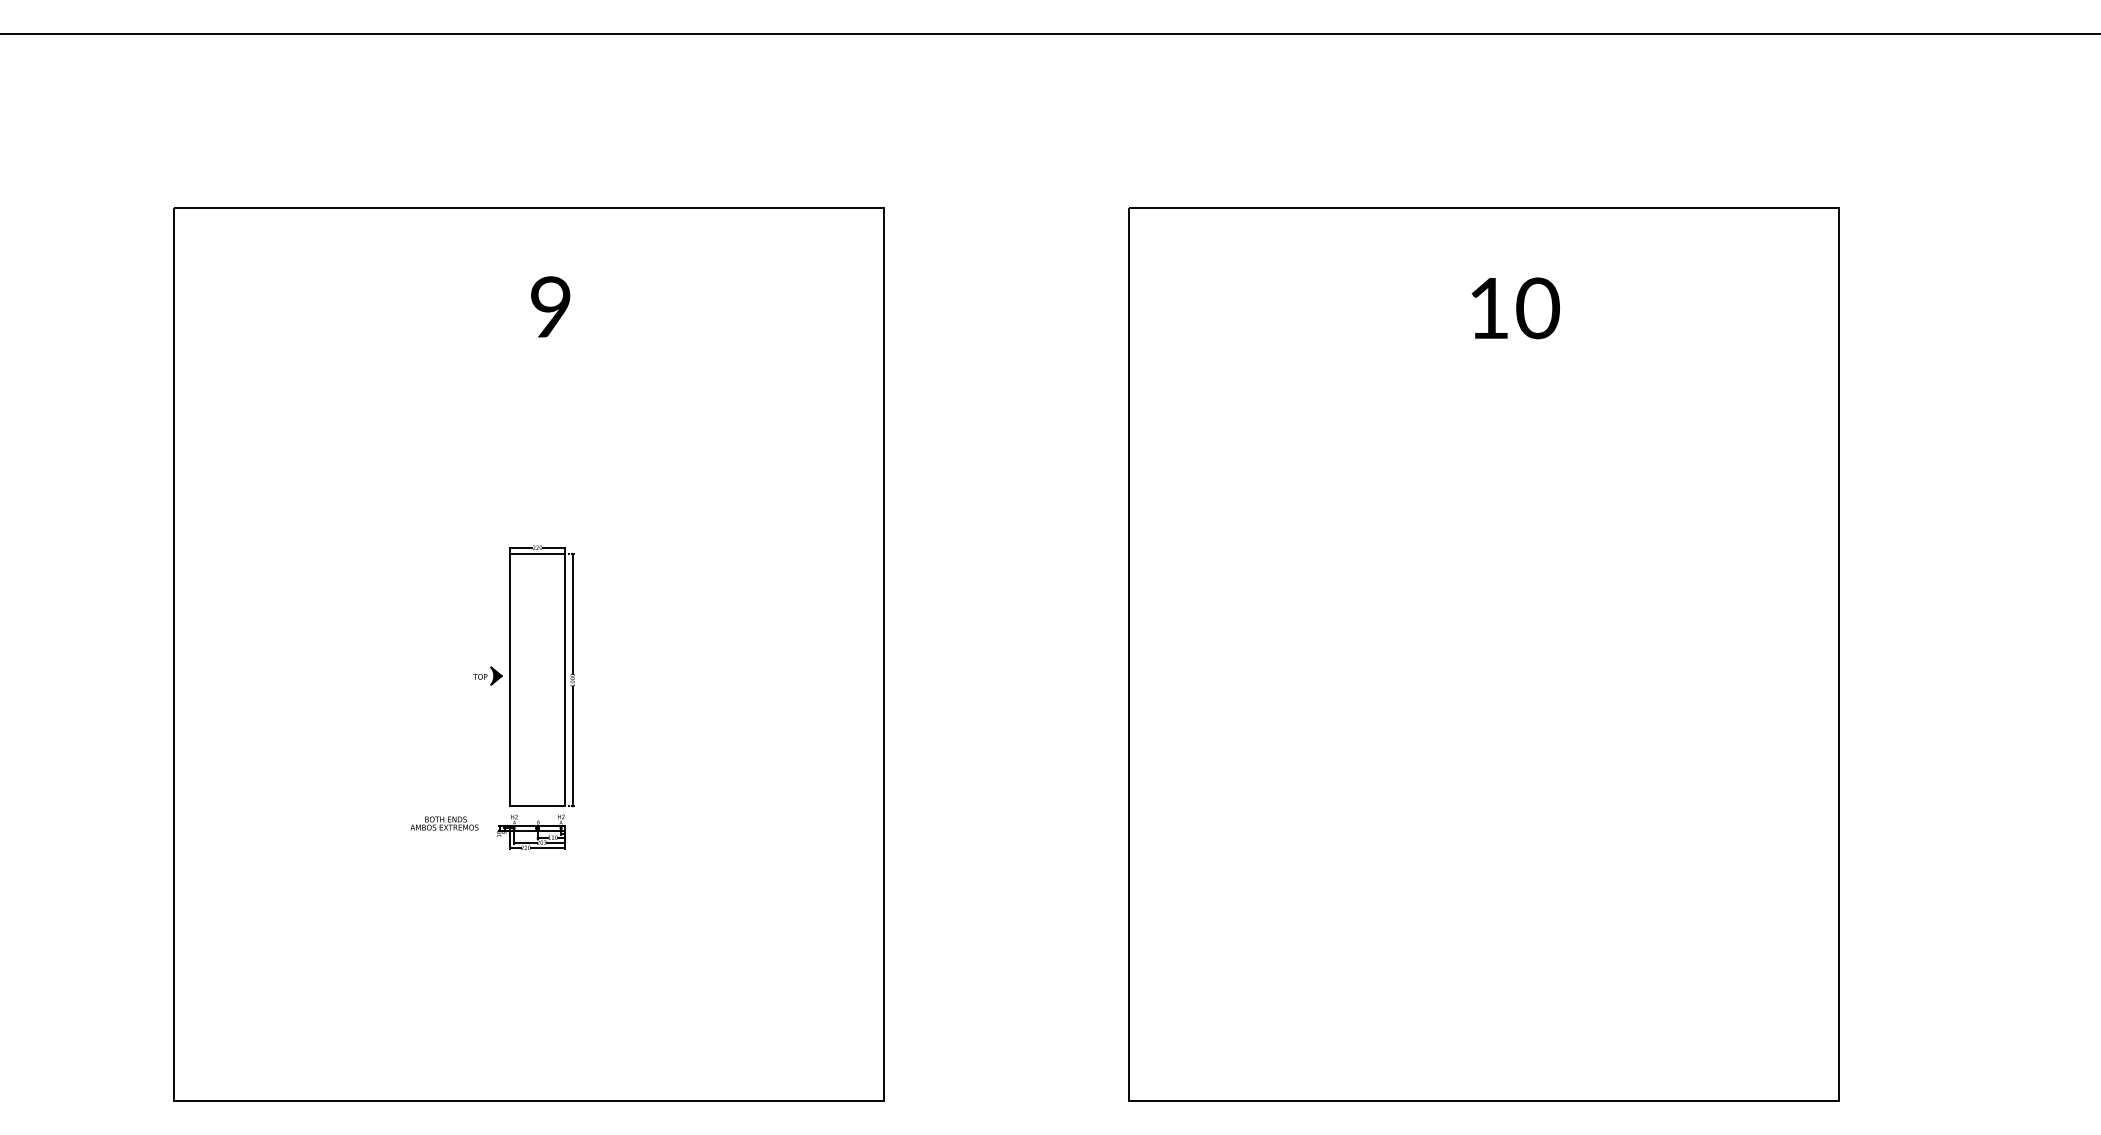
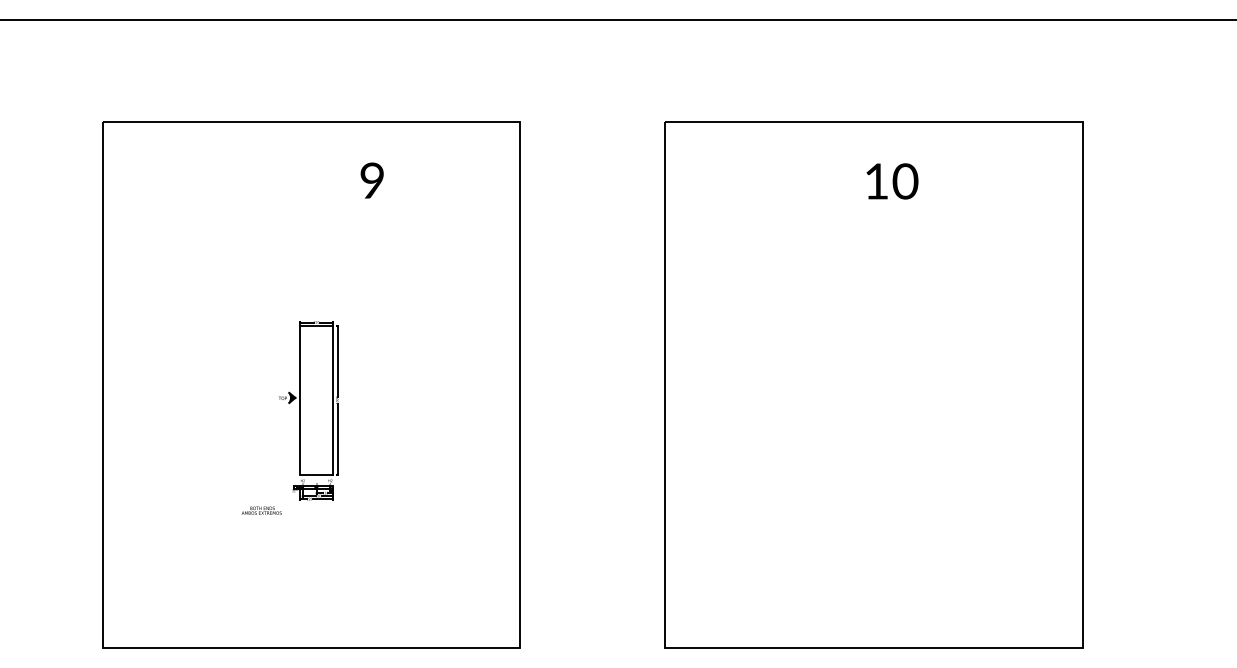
text: (549, 306) -> (371, 180), moved
text: (444, 823) -> (261, 510), moved

